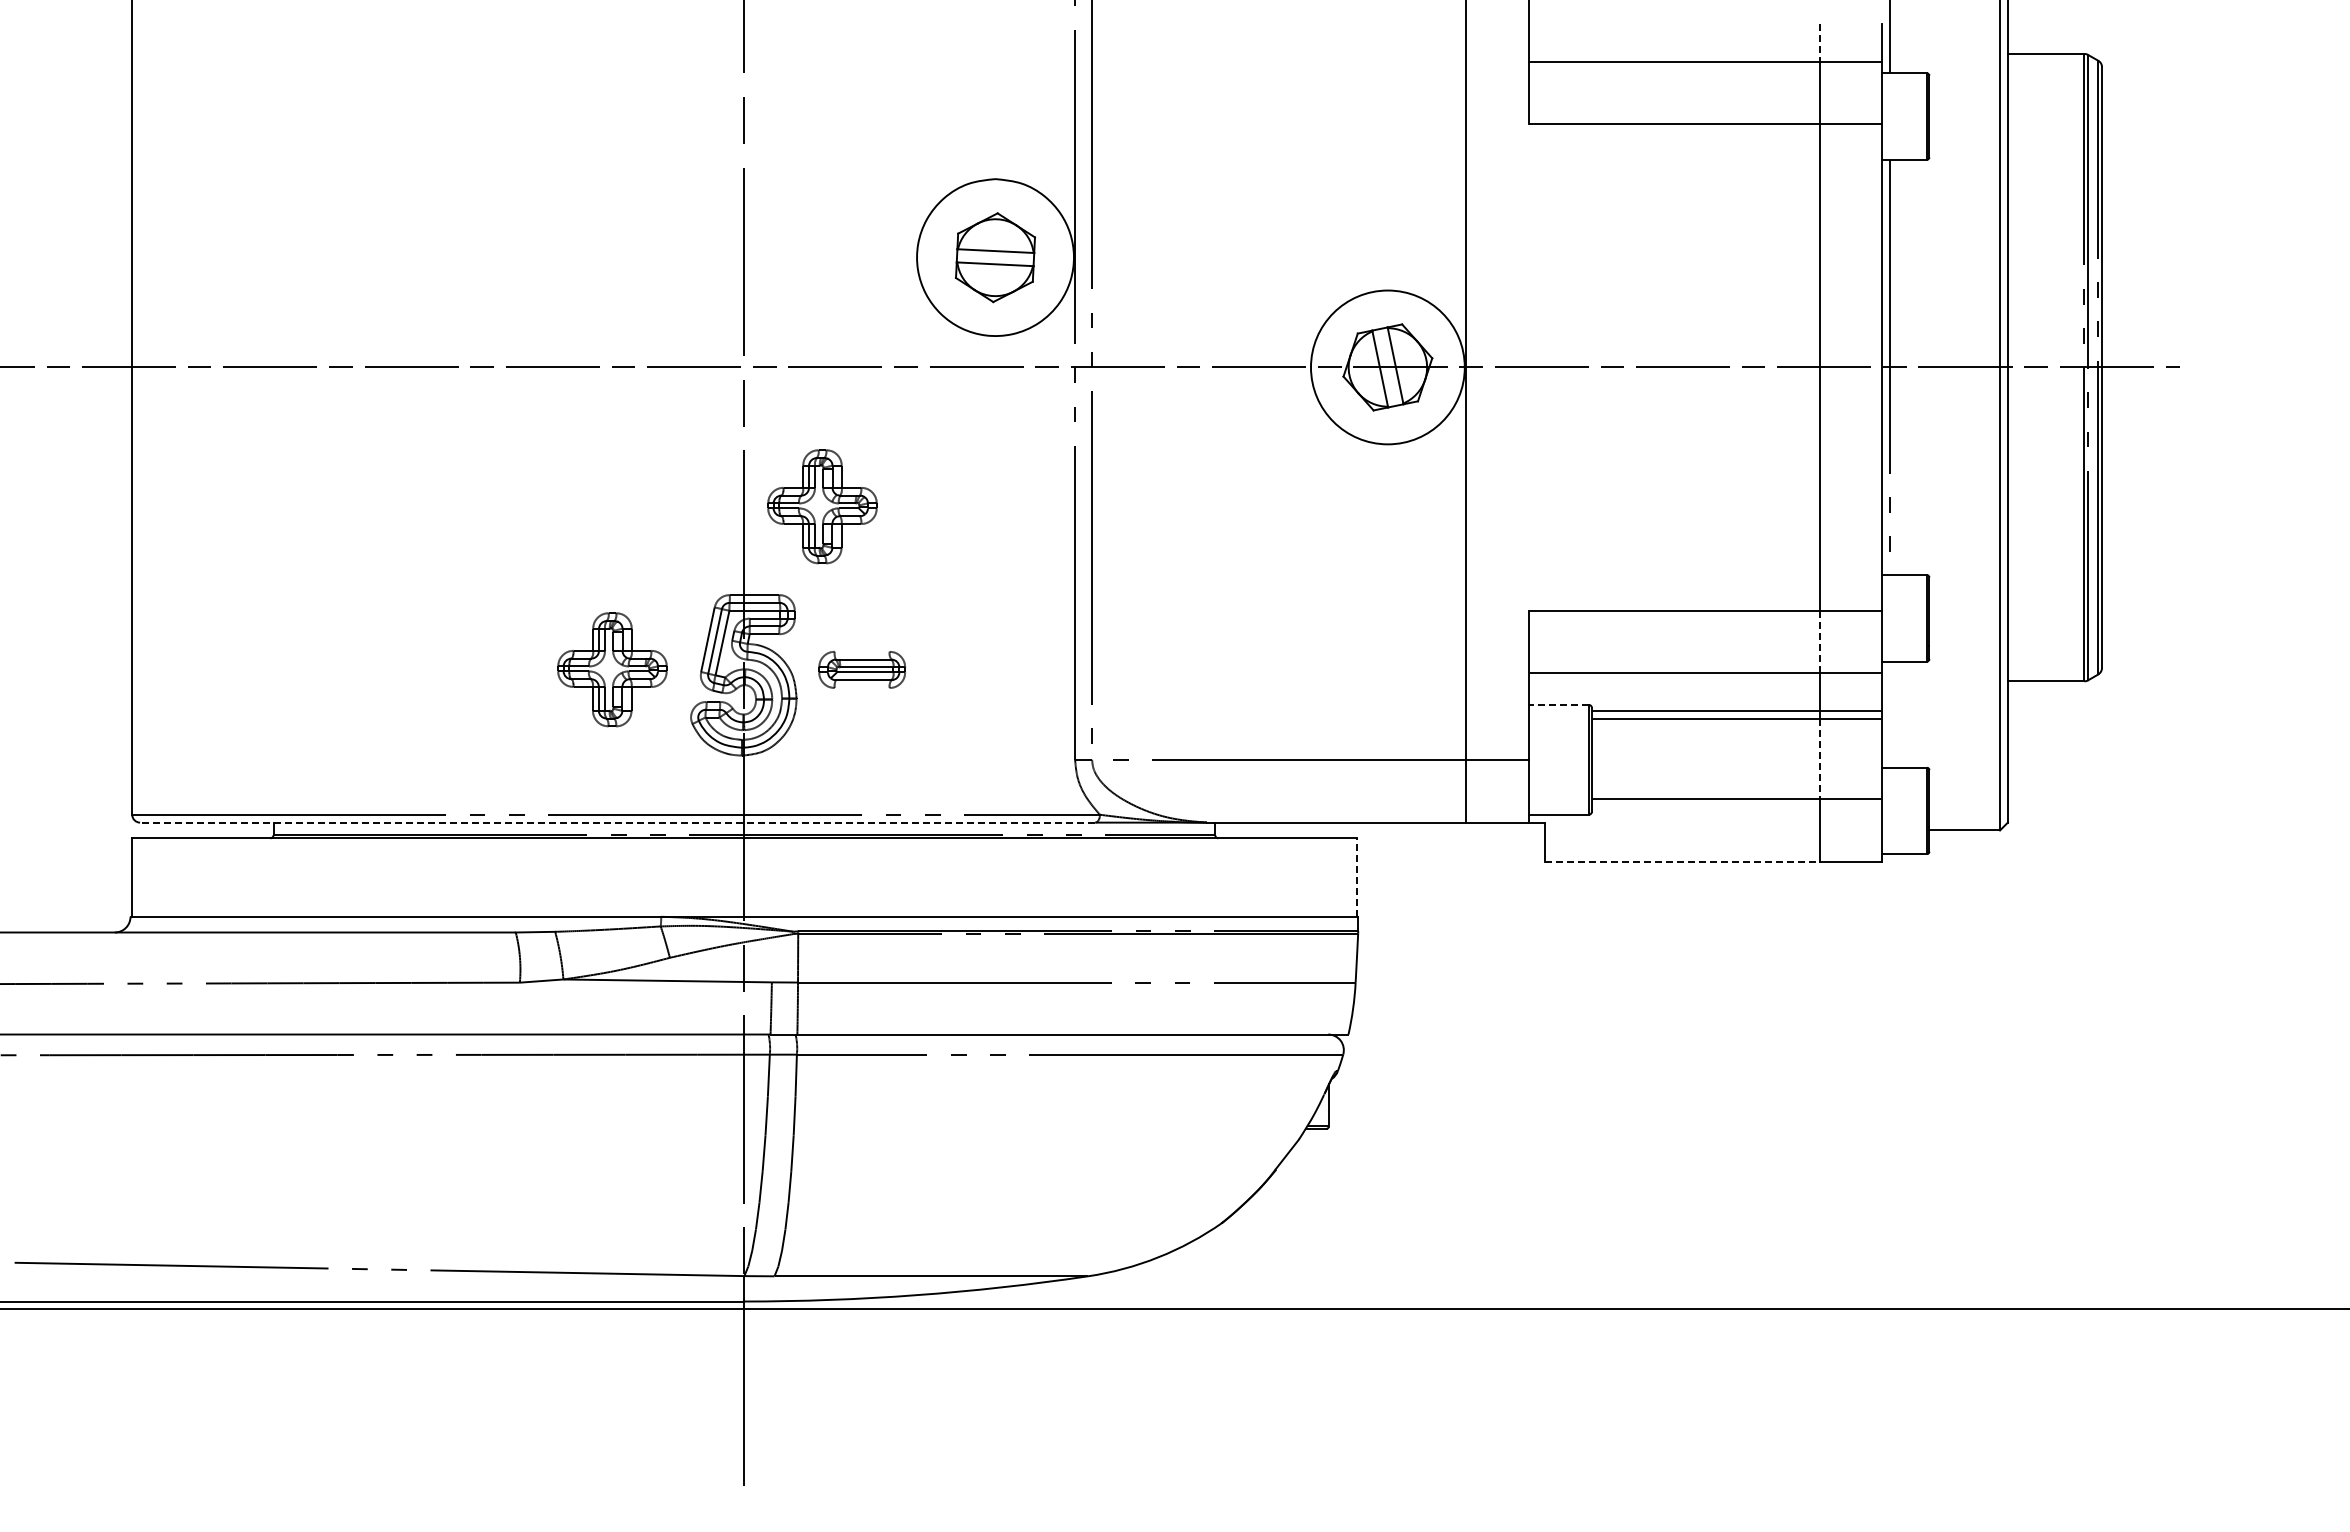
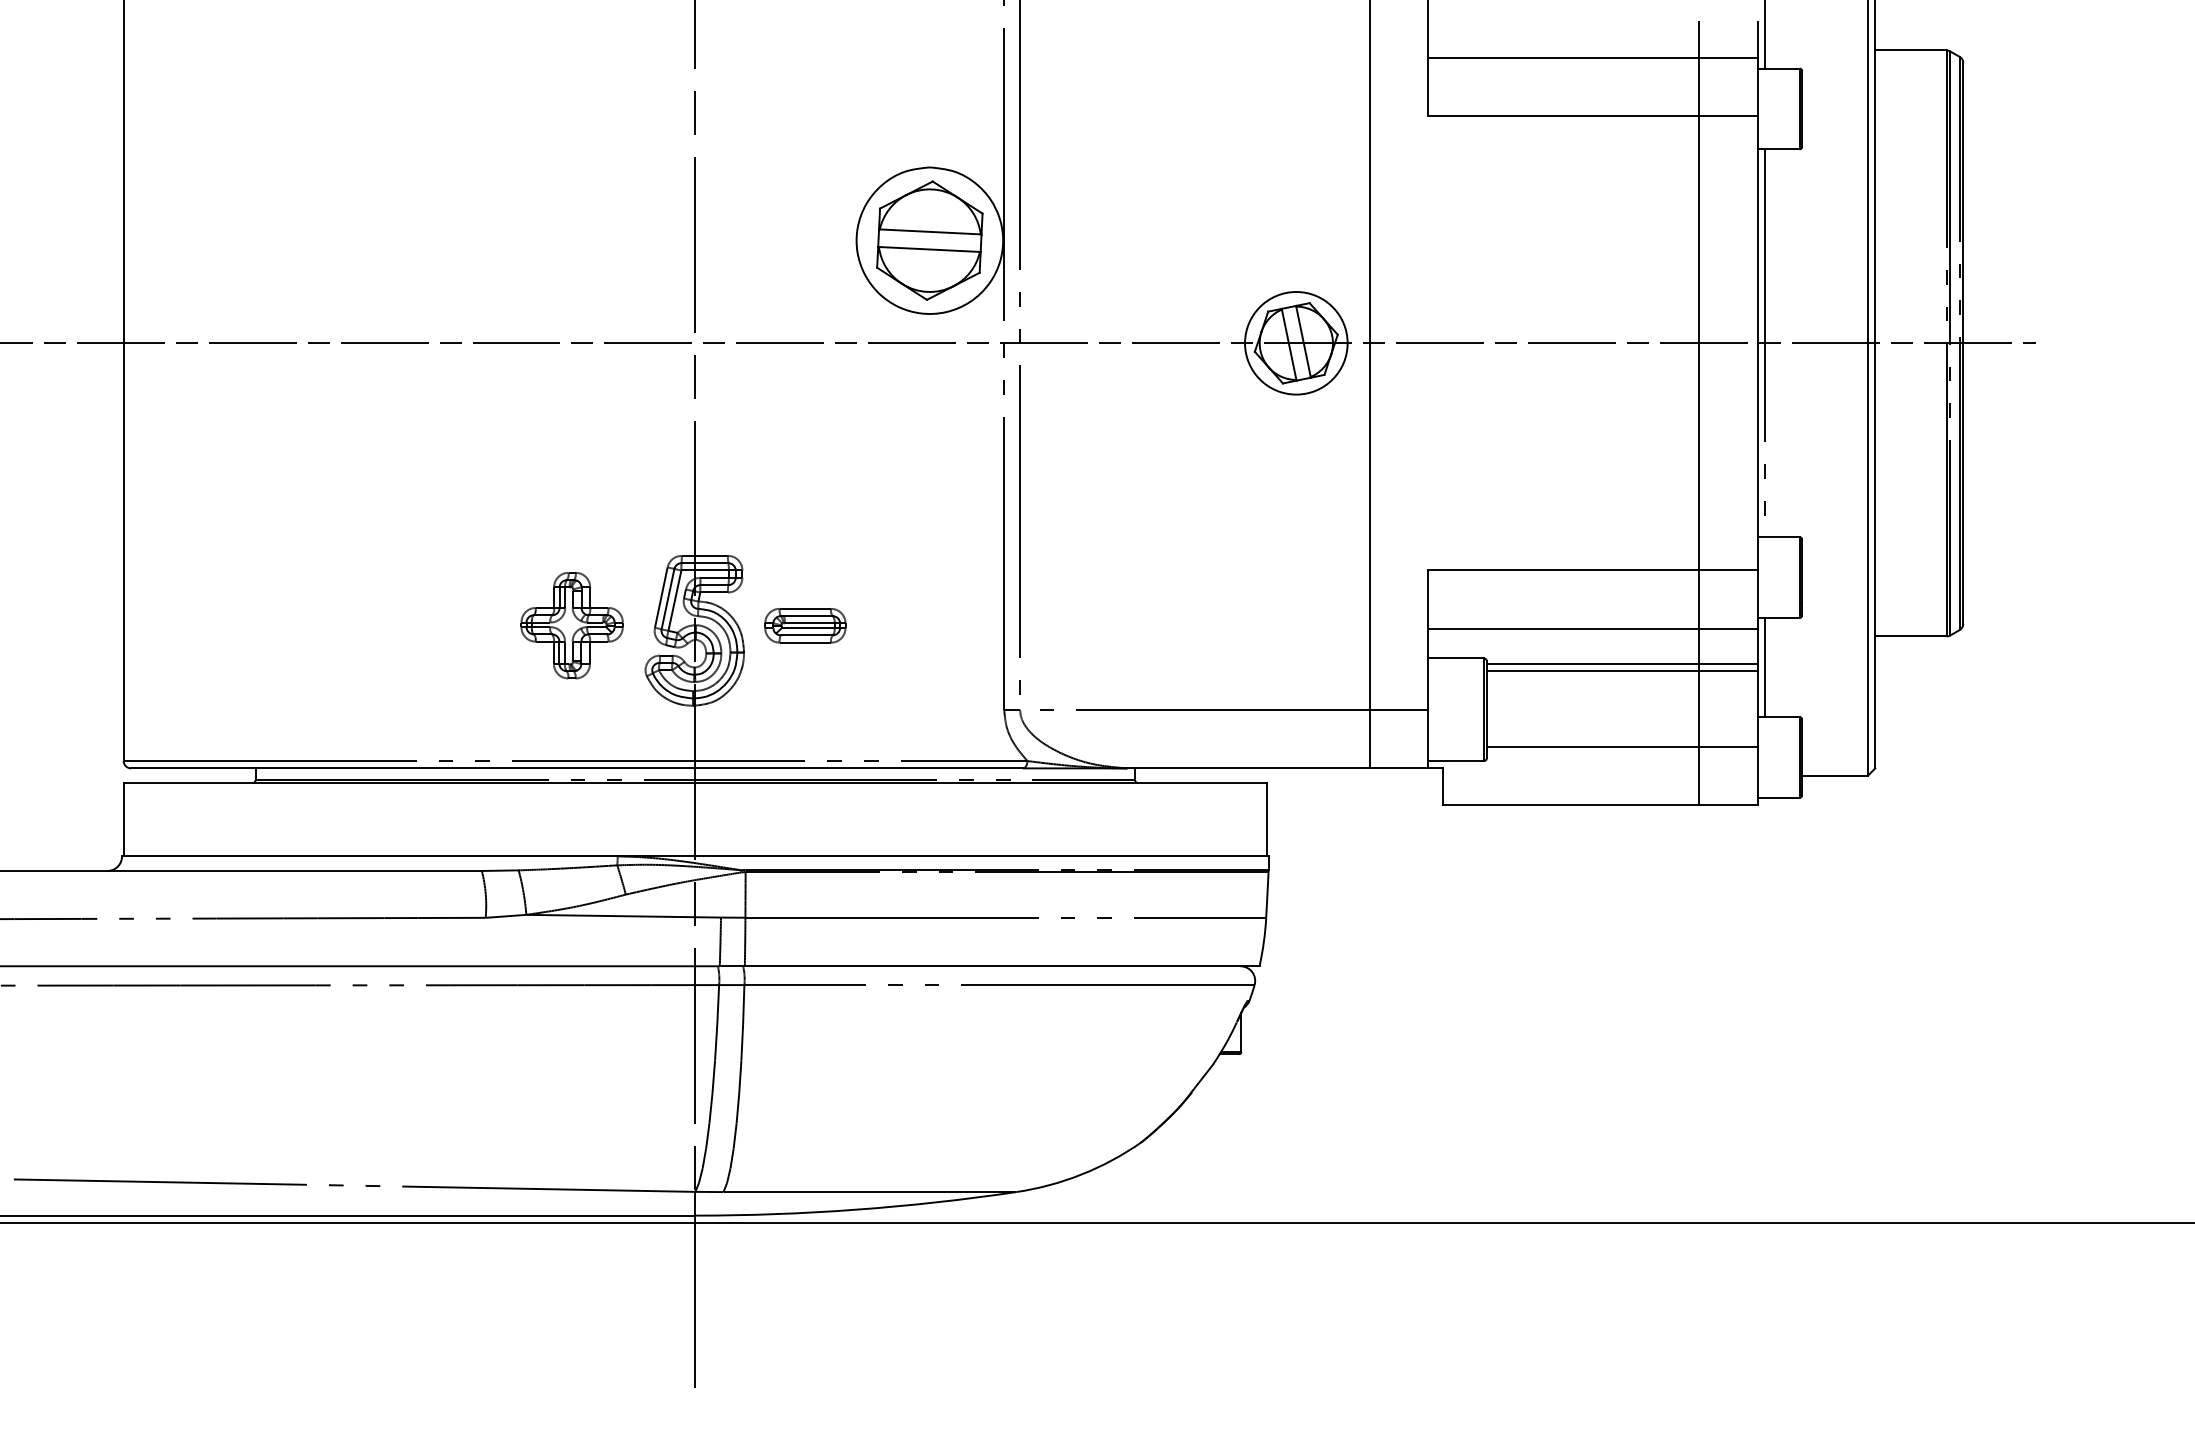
line: (1819, 42) -> (1699, 39), dashed -> solid
part: (995, 257) -> (929, 240), size x1.43
circle: (1387, 367) -> (1295, 343), size x0.71
part: (822, 506) -> (768, 473), removed
line: (1819, 642) -> (1699, 600), dashed -> solid
line: (861, 651) -> (804, 608), added
line: (861, 688) -> (804, 643), added
line: (1558, 704) -> (1455, 658), dashed -> solid
line: (1890, 714) -> (1765, 667), added
line: (1819, 759) -> (1699, 709), dashed -> solid
line: (617, 822) -> (576, 768), dashed -> solid
line: (1682, 861) -> (1571, 804), dashed -> solid
line: (1356, 877) -> (1267, 819), dashed -> solid

